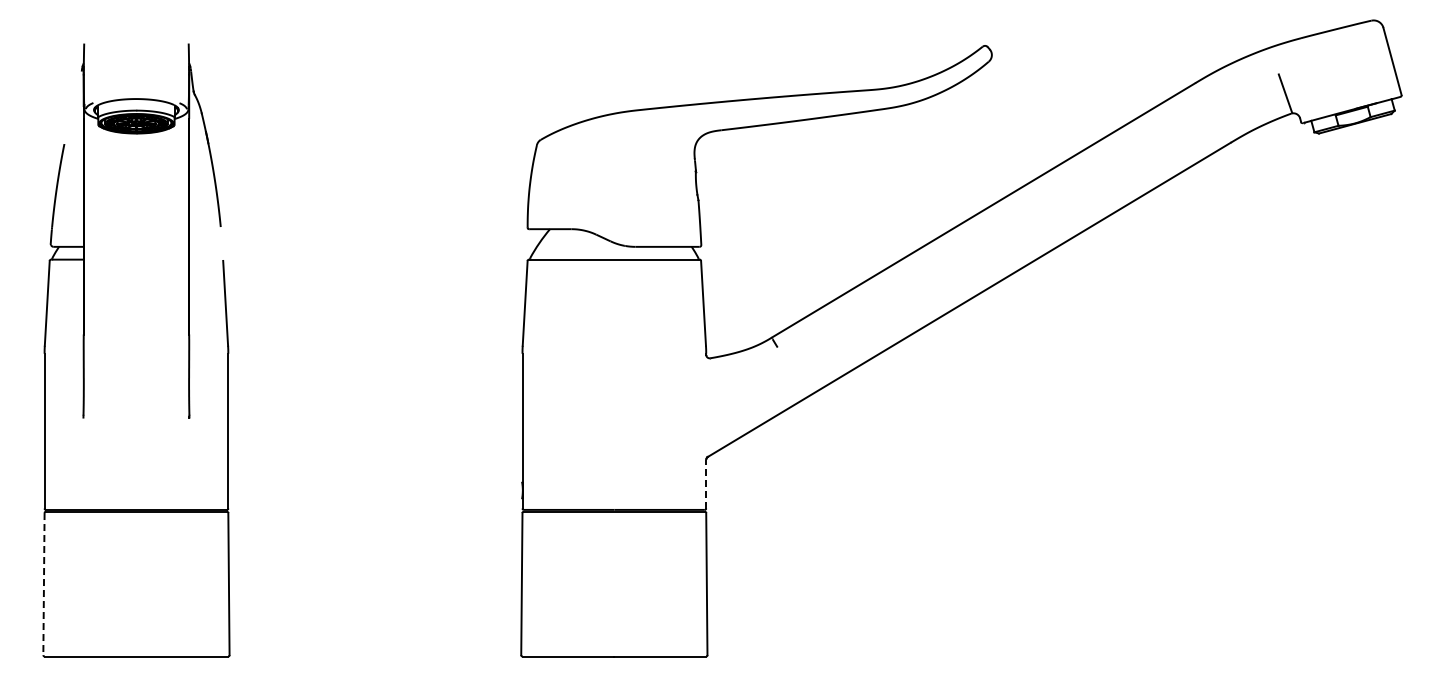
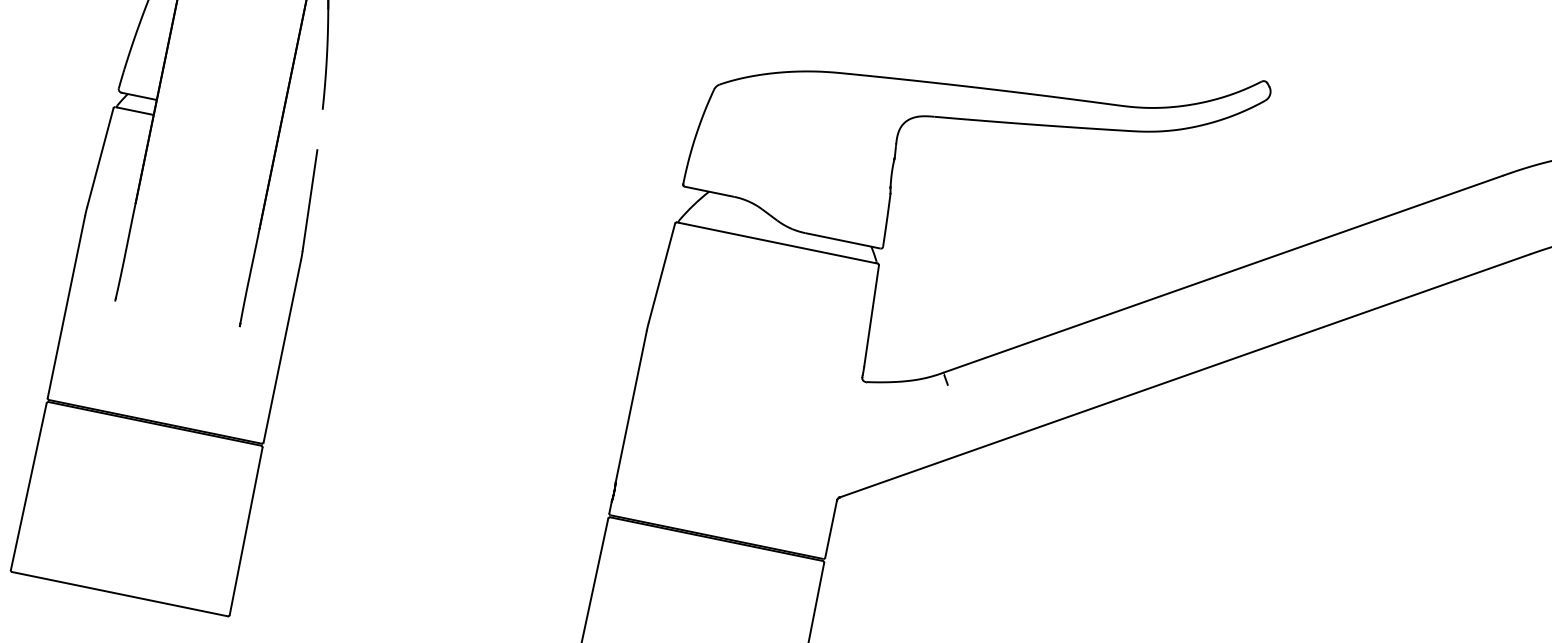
line: (706, 483) -> (831, 528), dashed -> solid
line: (43, 584) -> (28, 487), dashed -> solid

